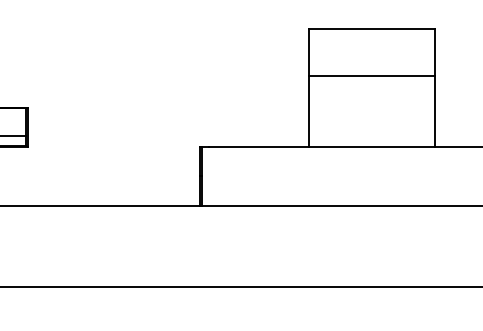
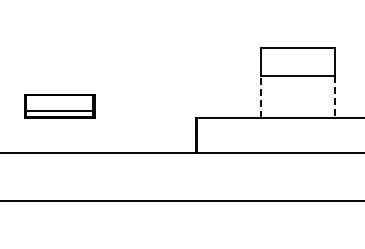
line: (310, 110) -> (261, 96), solid -> dashed
line: (435, 110) -> (335, 96), solid -> dashed

